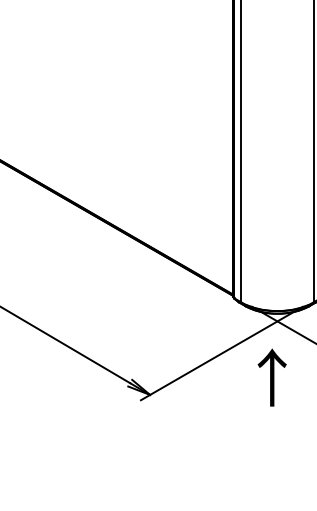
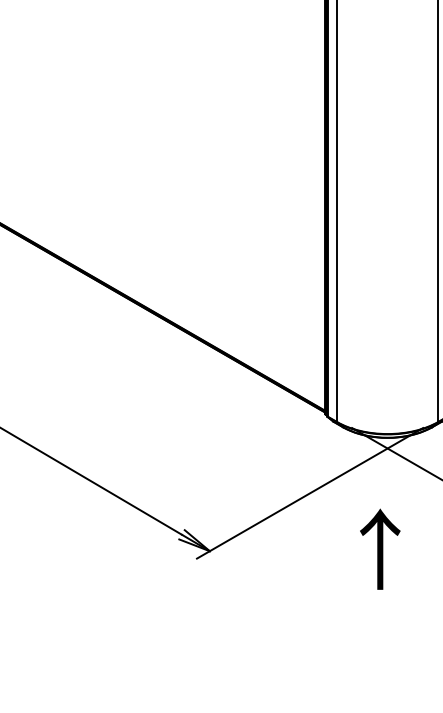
text: (271, 377) -> (379, 549), moved

